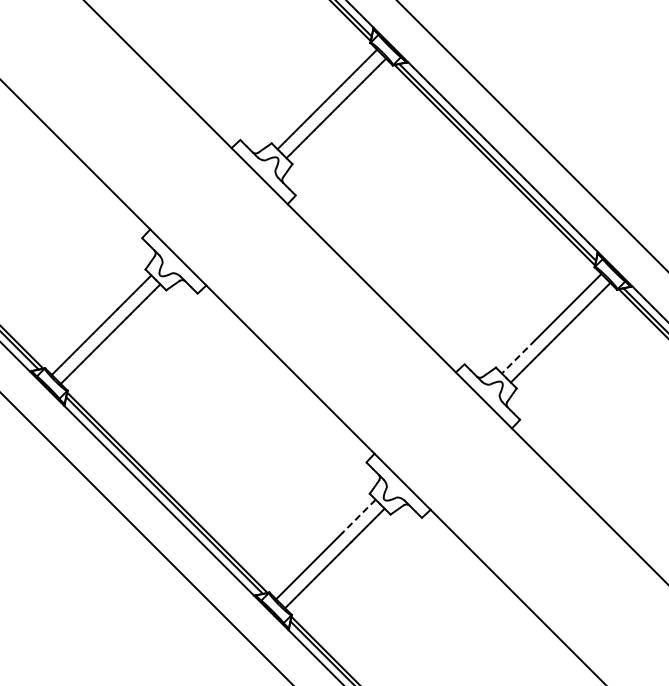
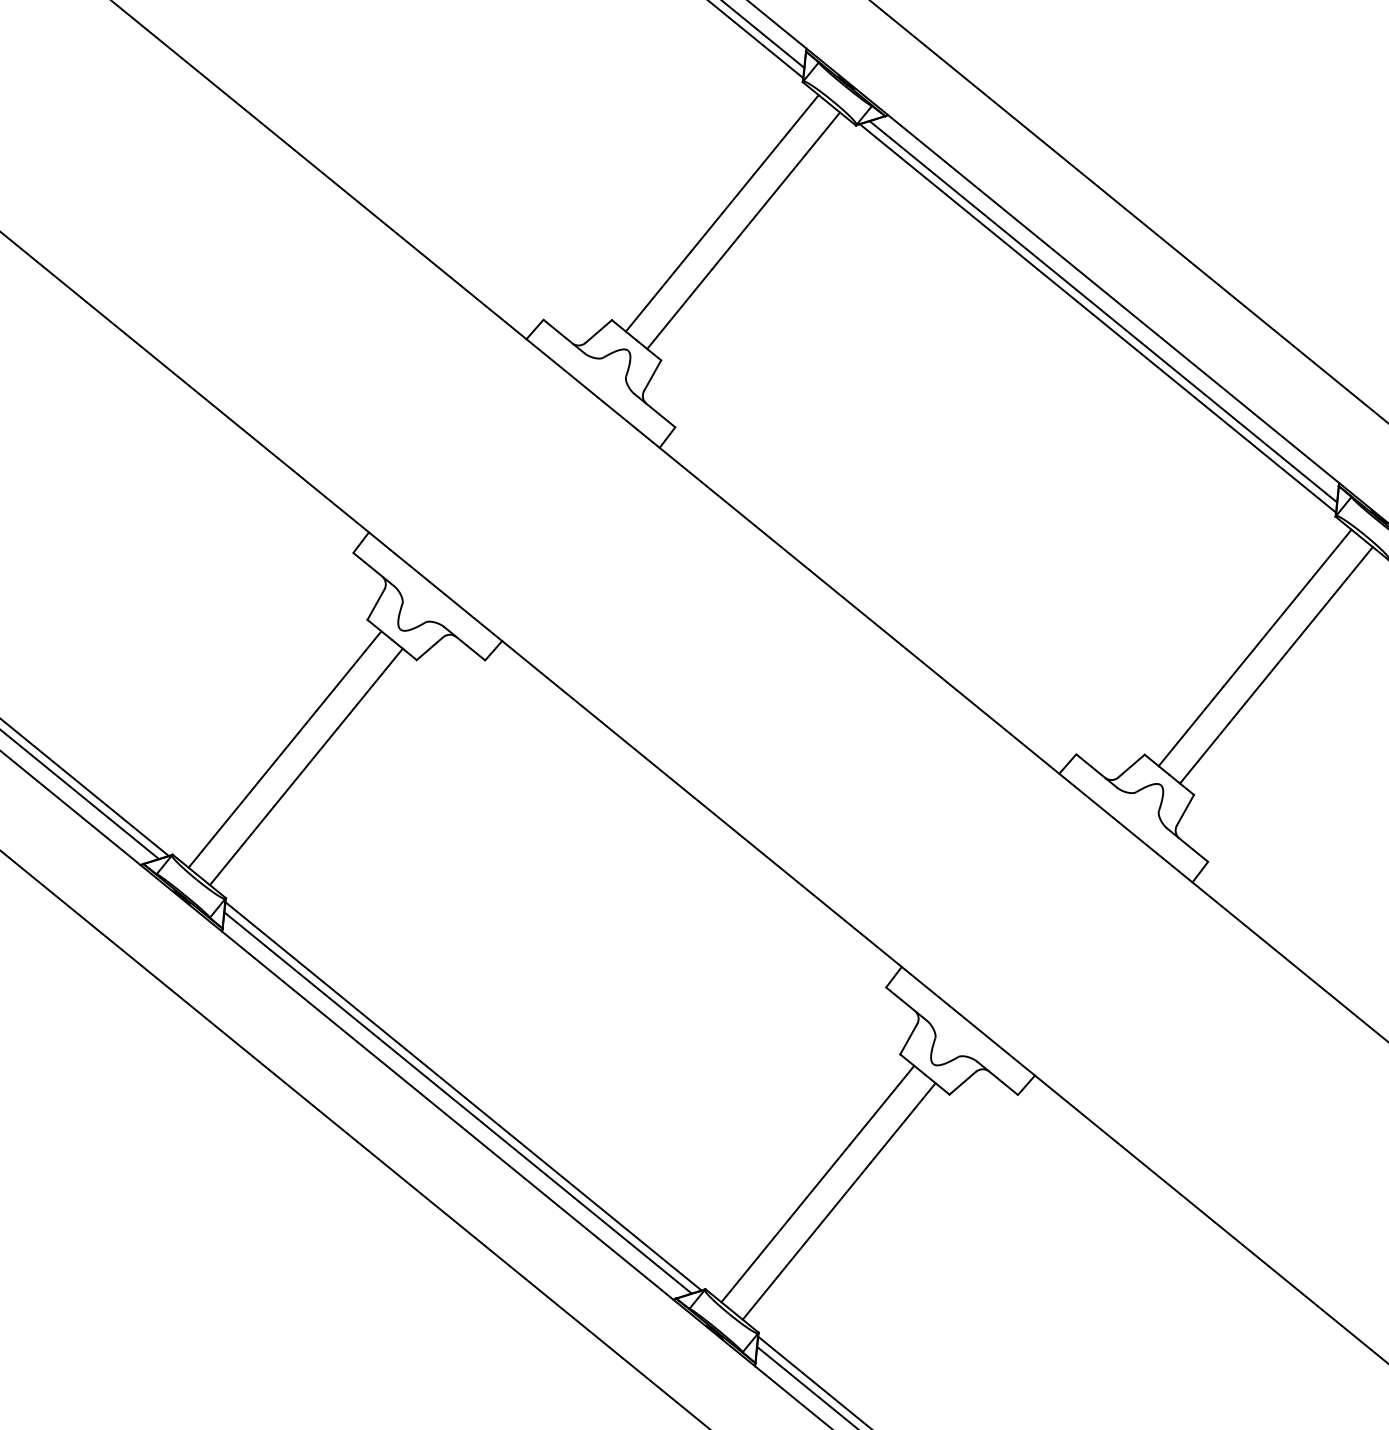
line: (518, 356) -> (1190, 725), dashed -> solid
line: (358, 516) -> (880, 1105), dashed -> solid

